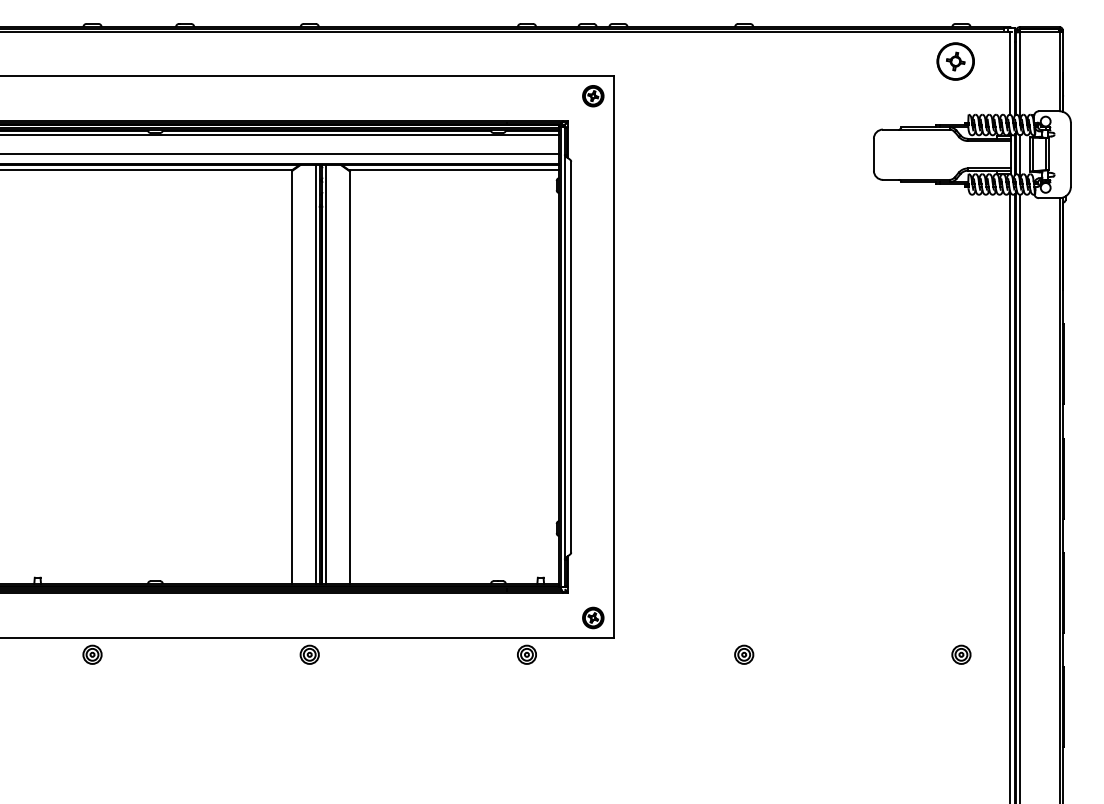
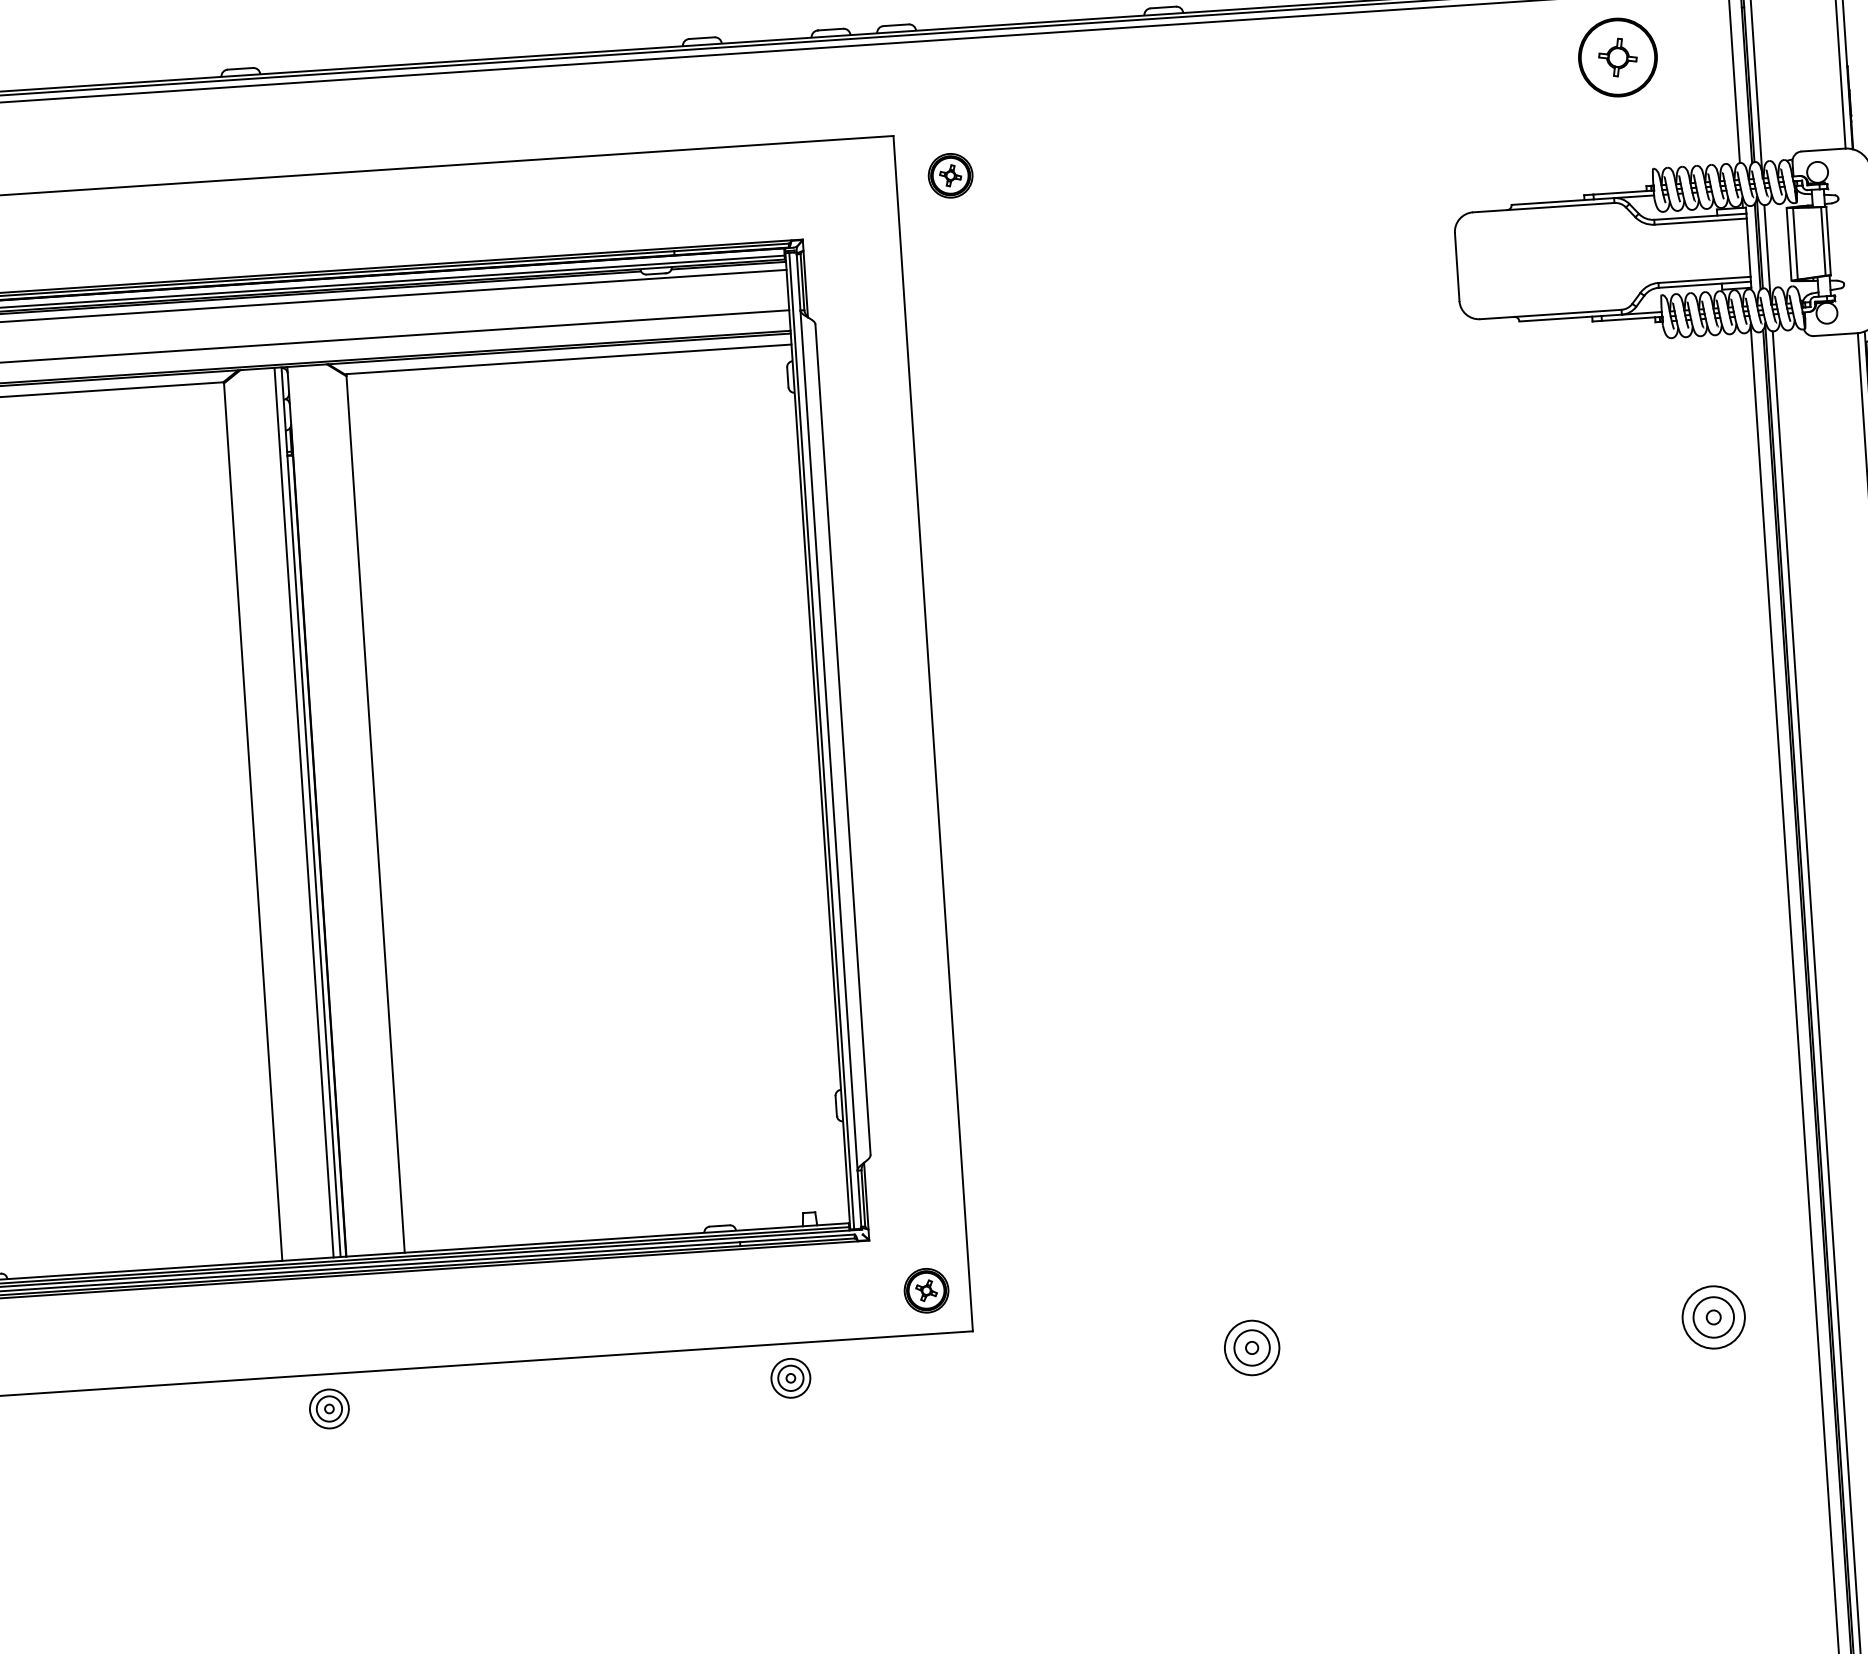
part: (593, 96) -> (951, 176), moved
line: (325, 374) -> (323, 811), removed
part: (744, 654) -> (1252, 1346), size x1.4
part: (961, 654) -> (1713, 1316), size x1.6

